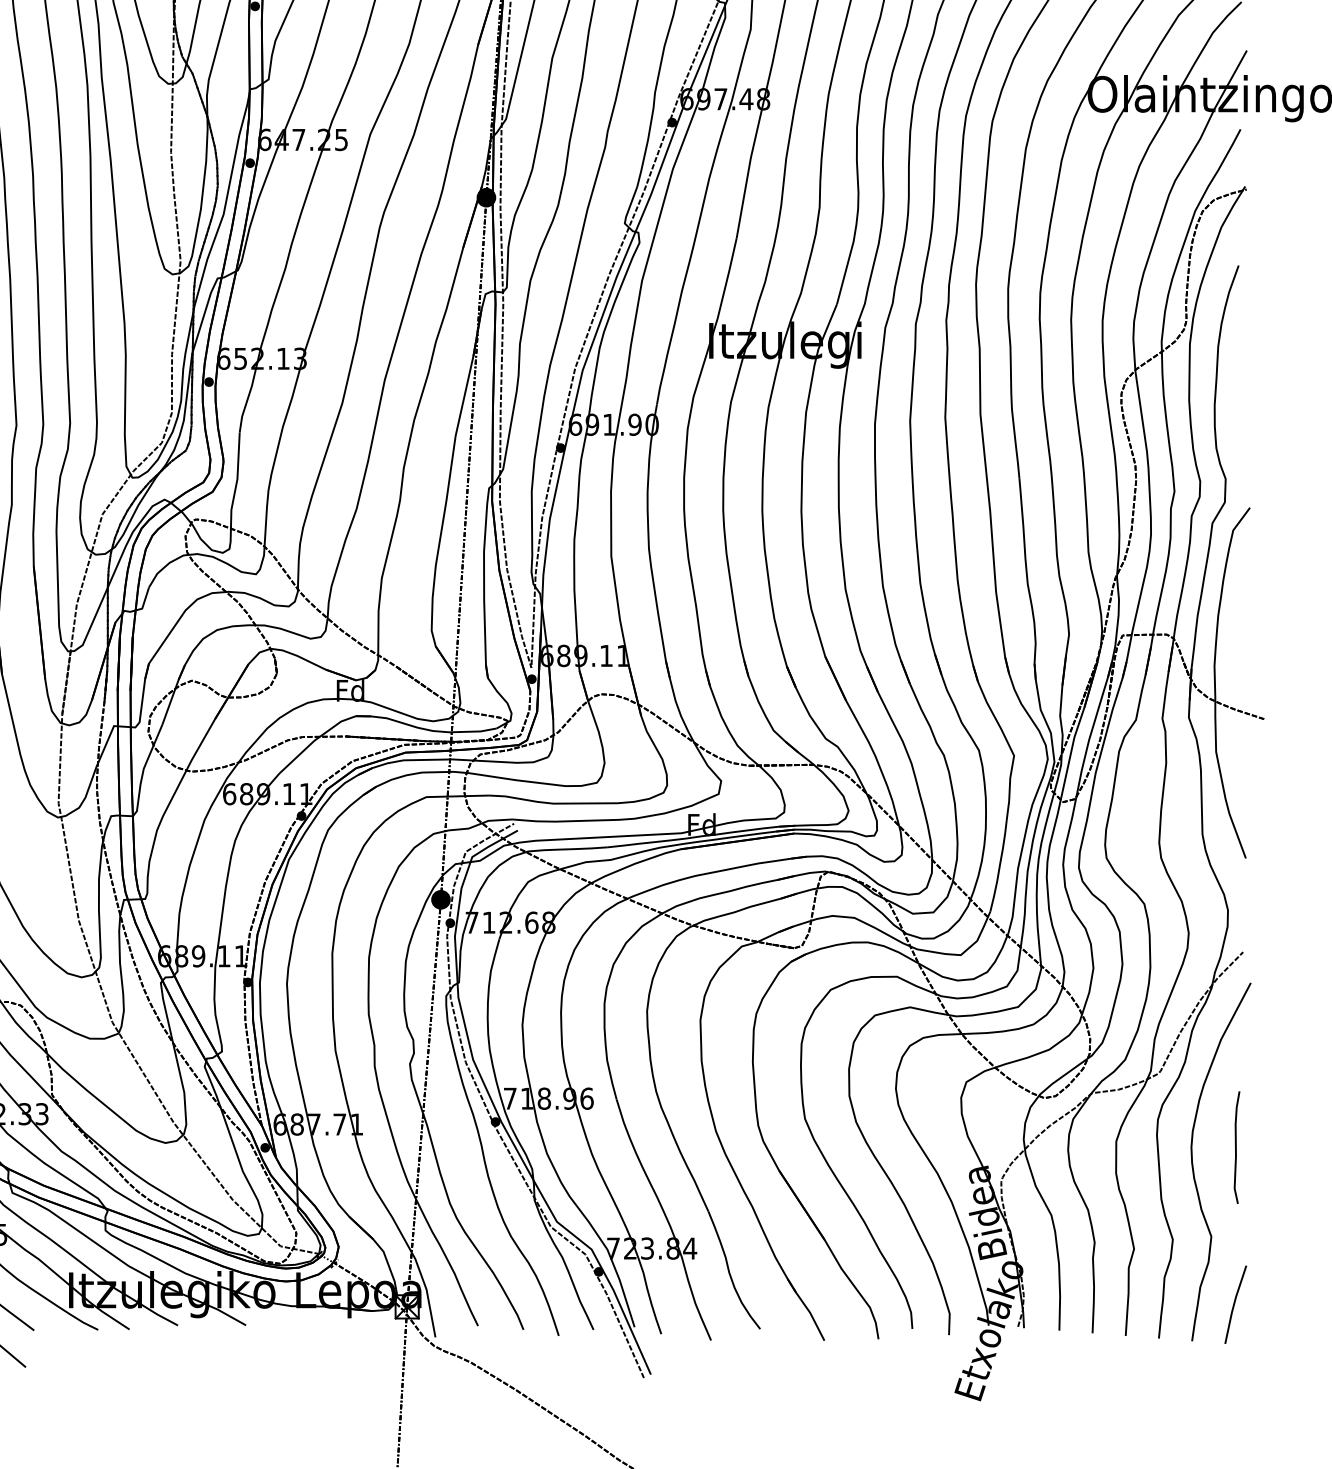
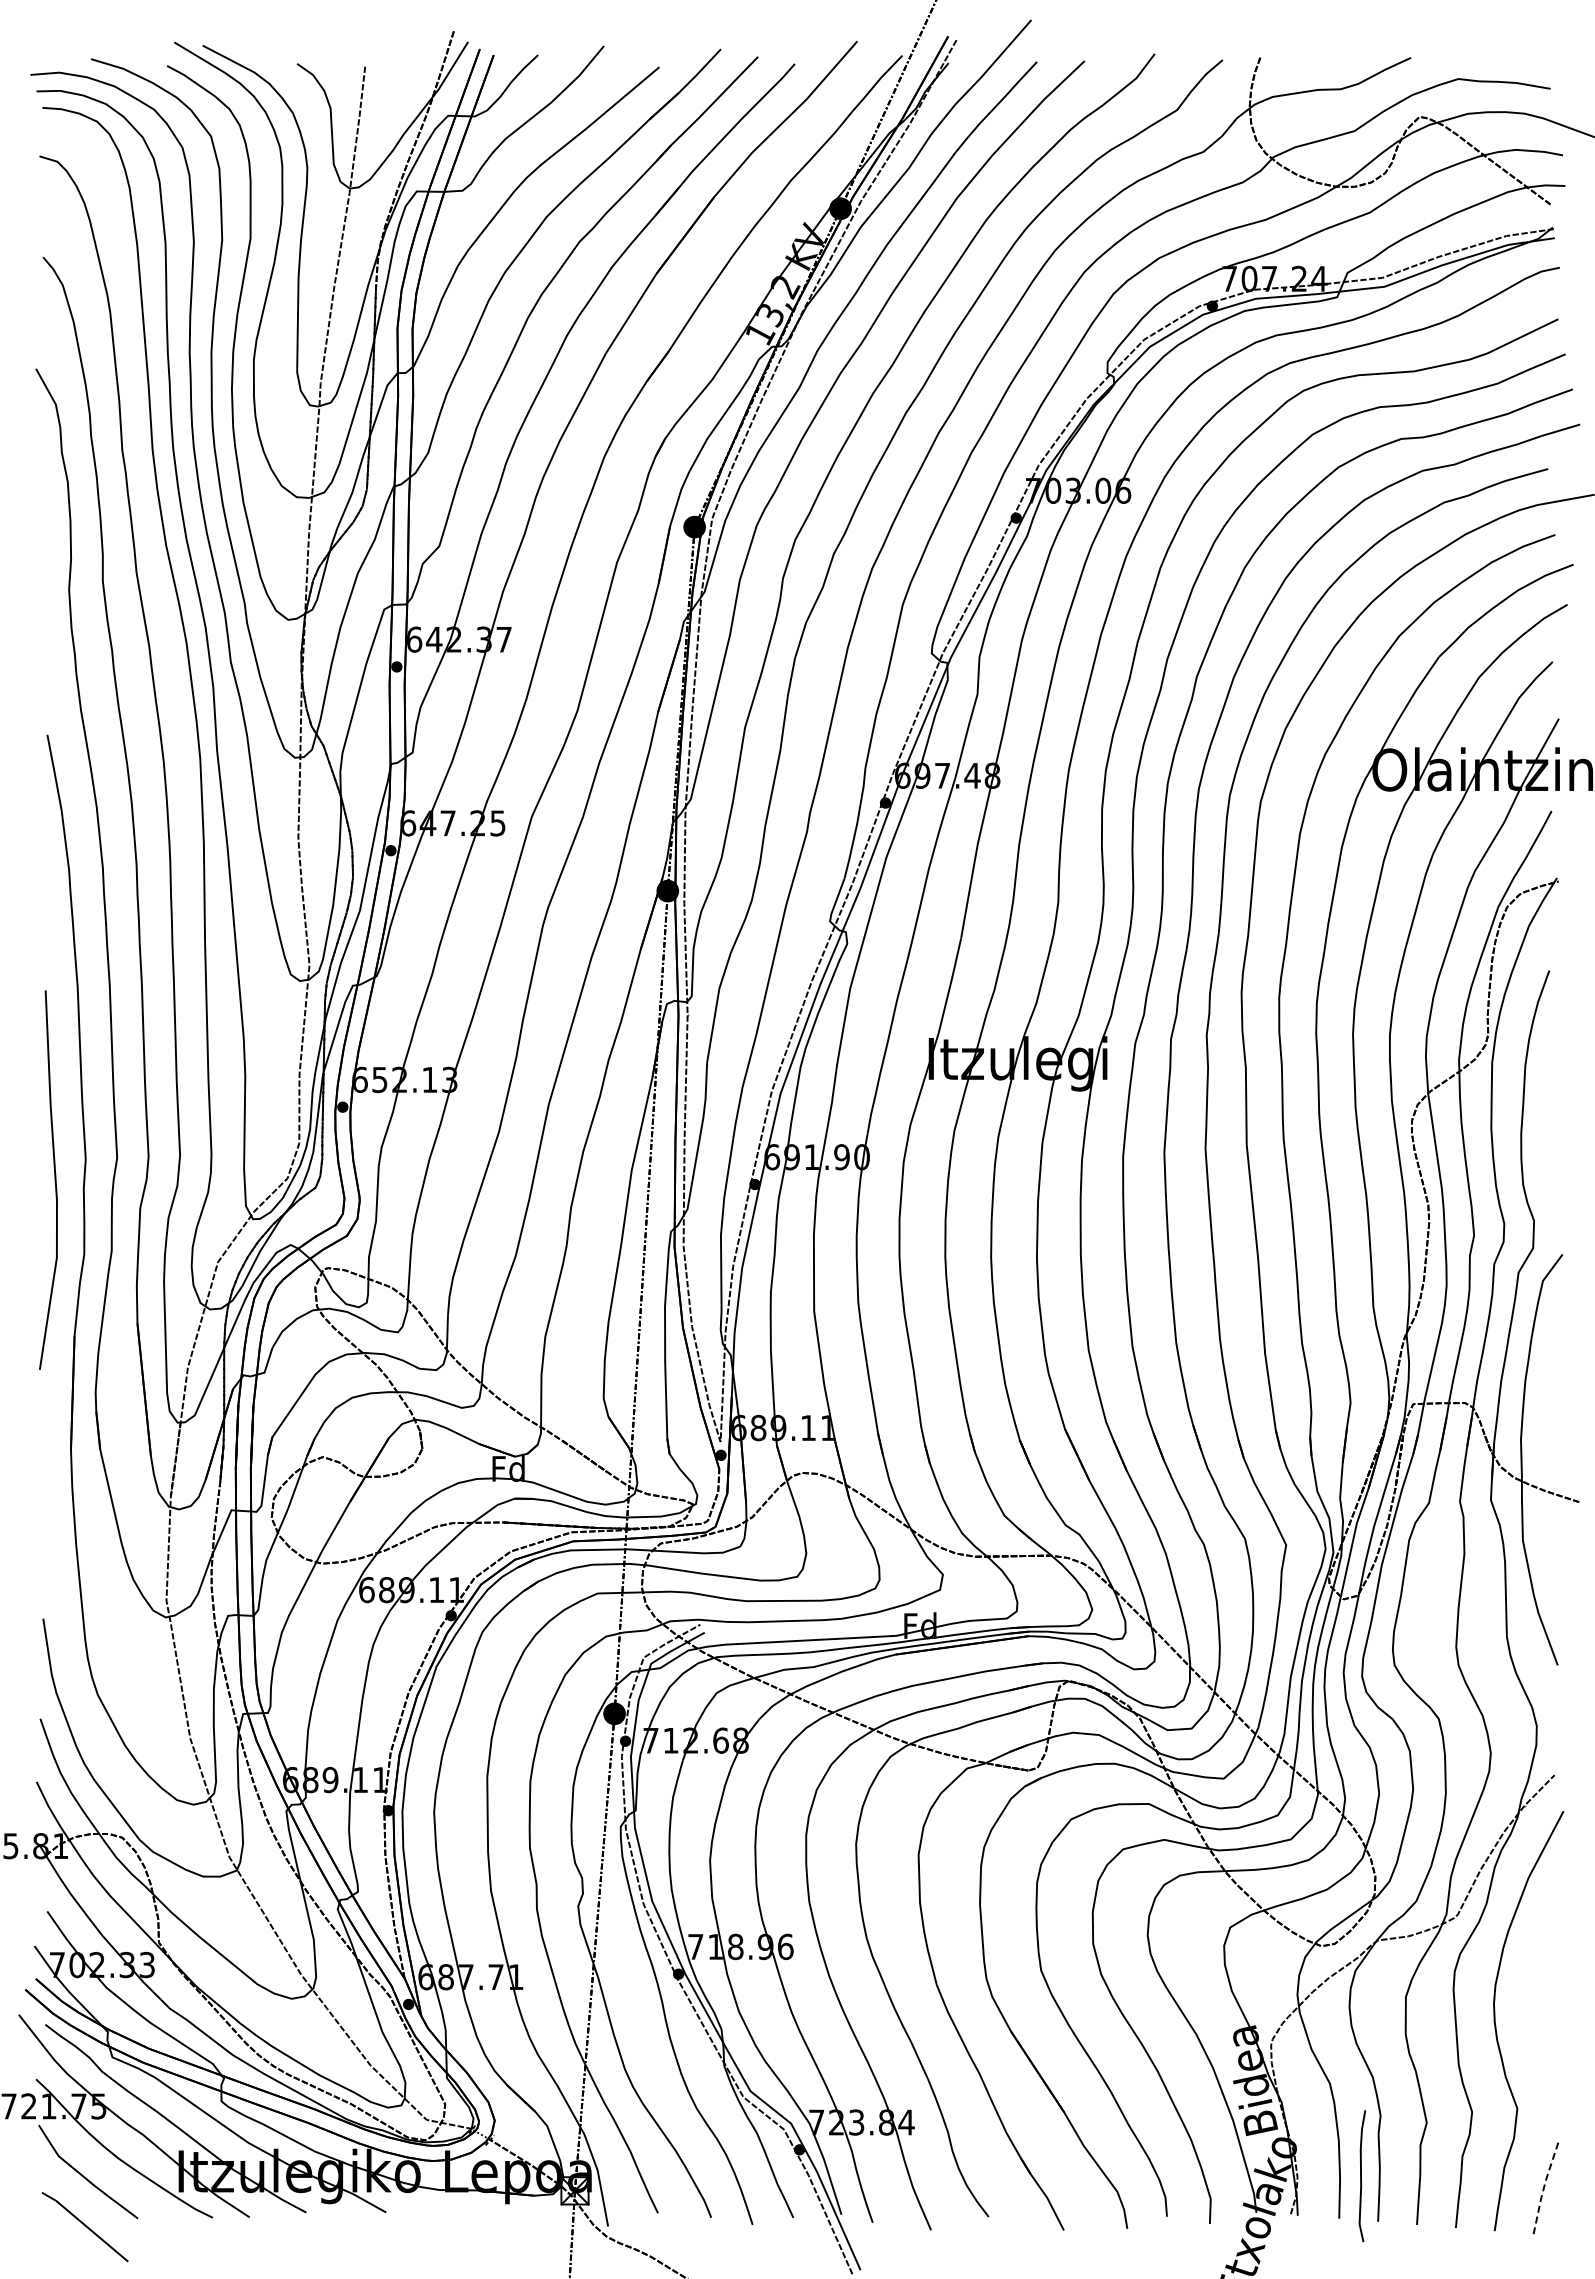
curve: (1236, 1147) -> (1361, 2176), moved
line: (1234, 1304) -> (1544, 2187), solid -> dashed

